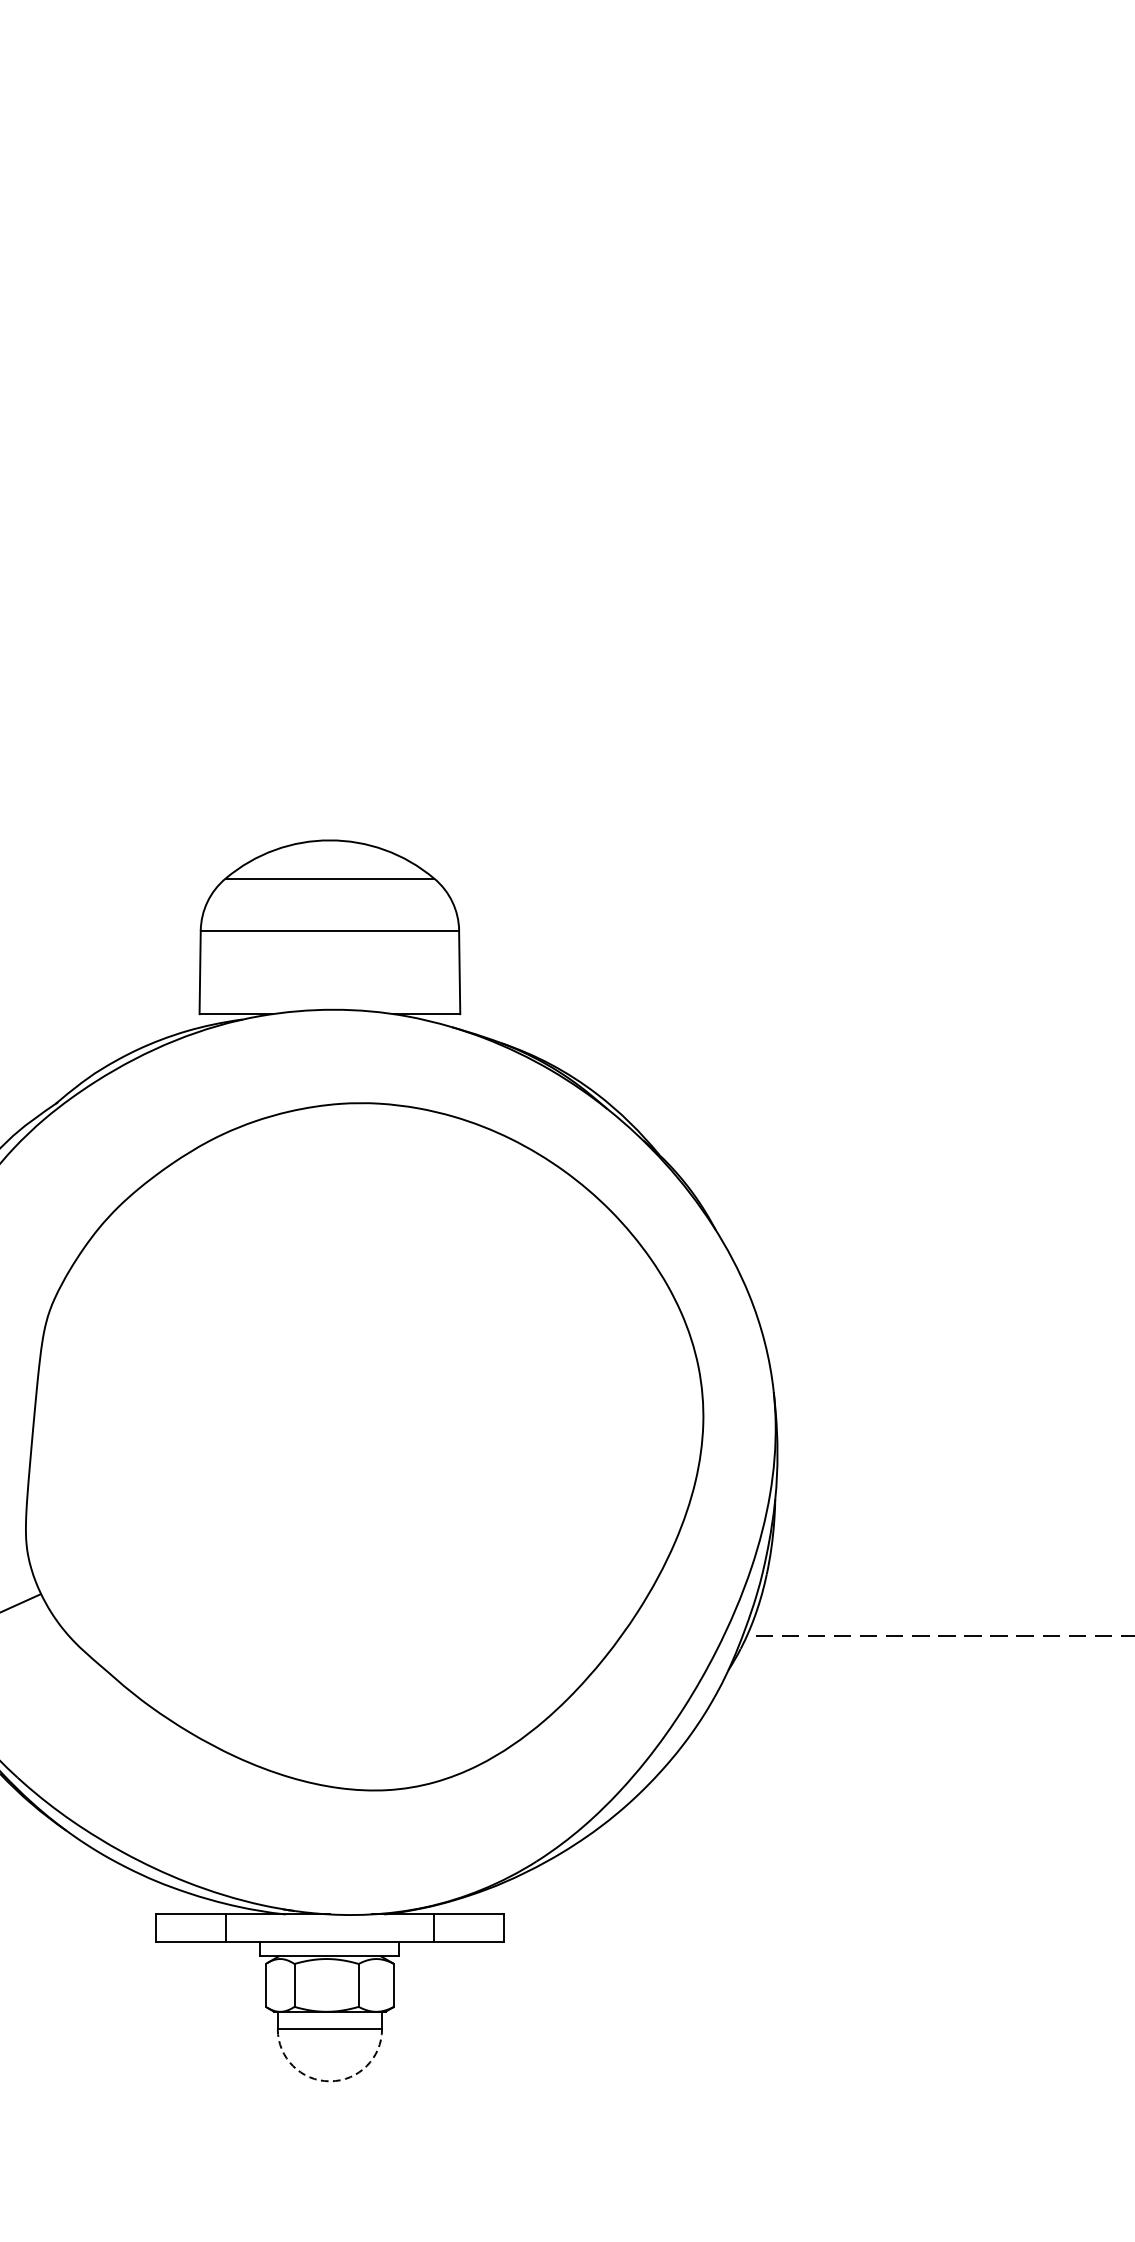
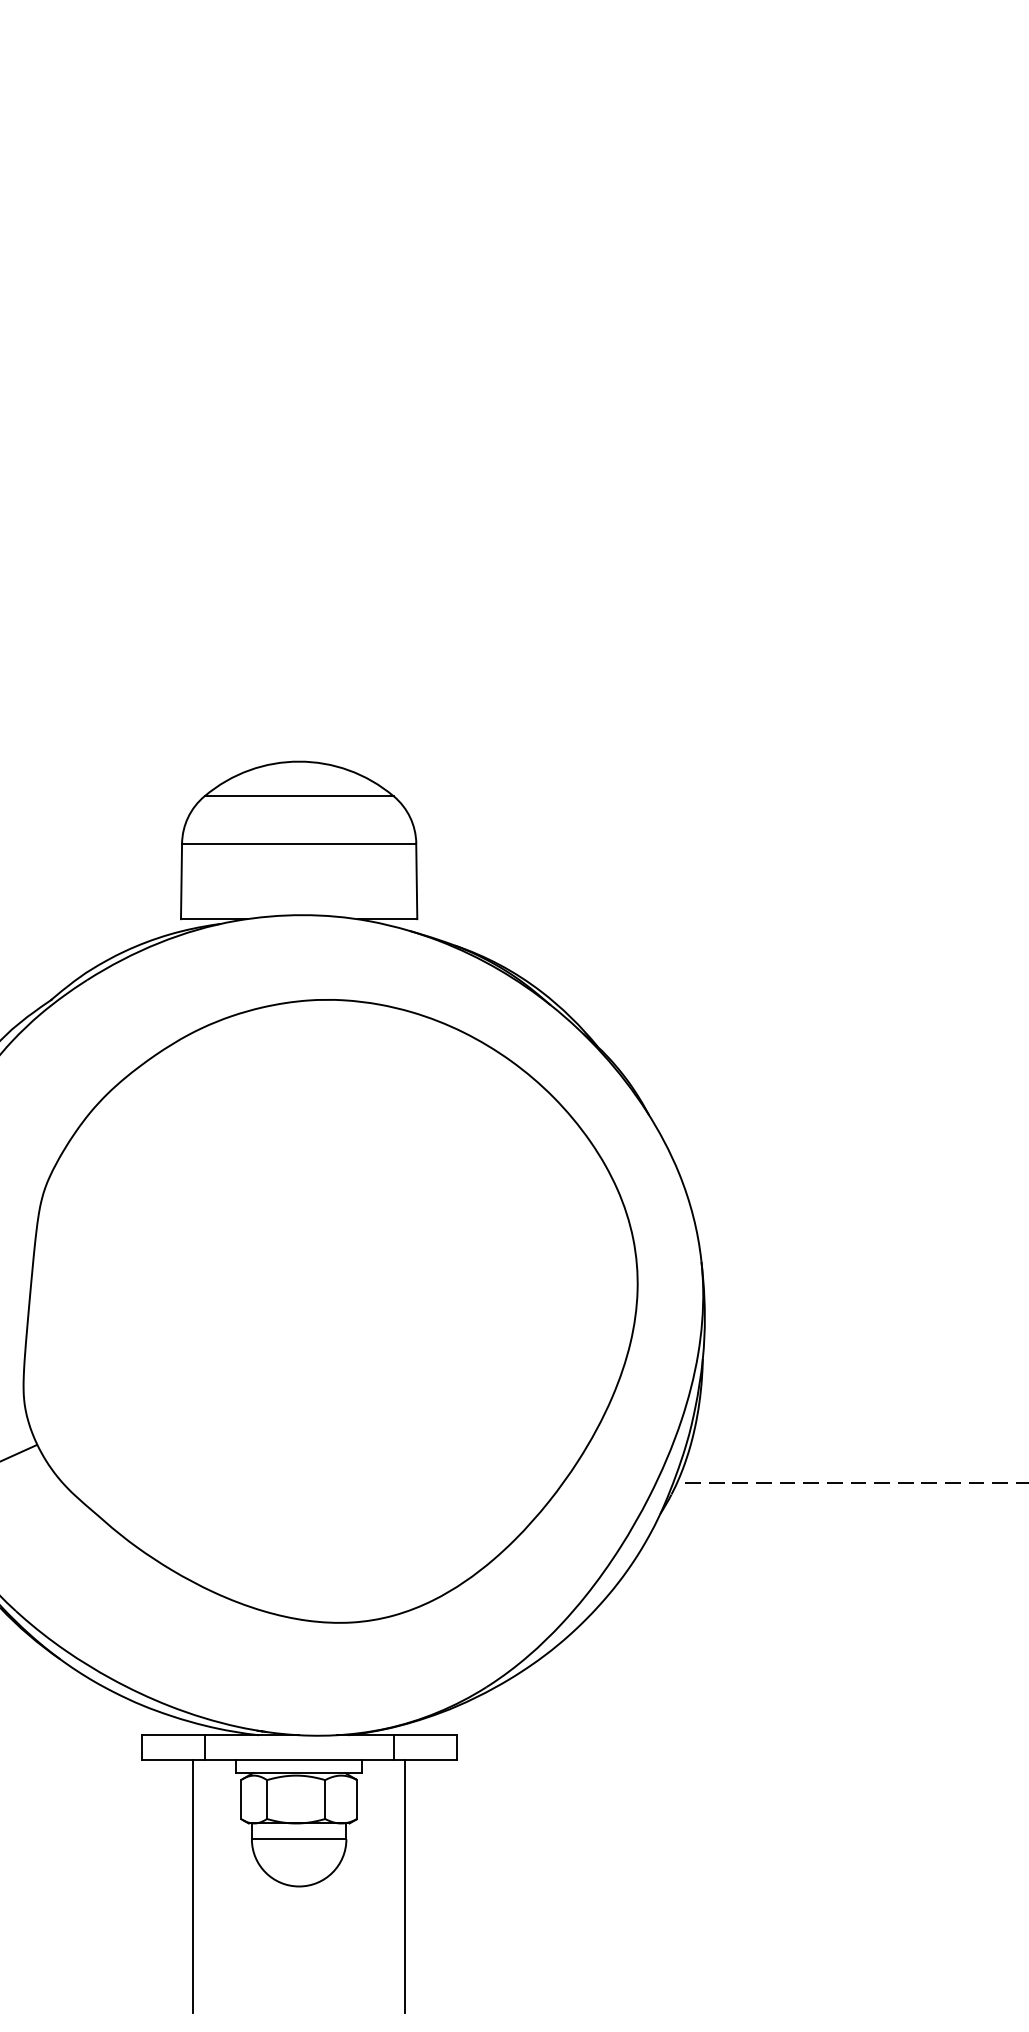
line: (212, 2081) -> (192, 1886), added
arc: (330, 2081) -> (299, 1886), dashed -> solid
line: (447, 2081) -> (405, 1886), added

